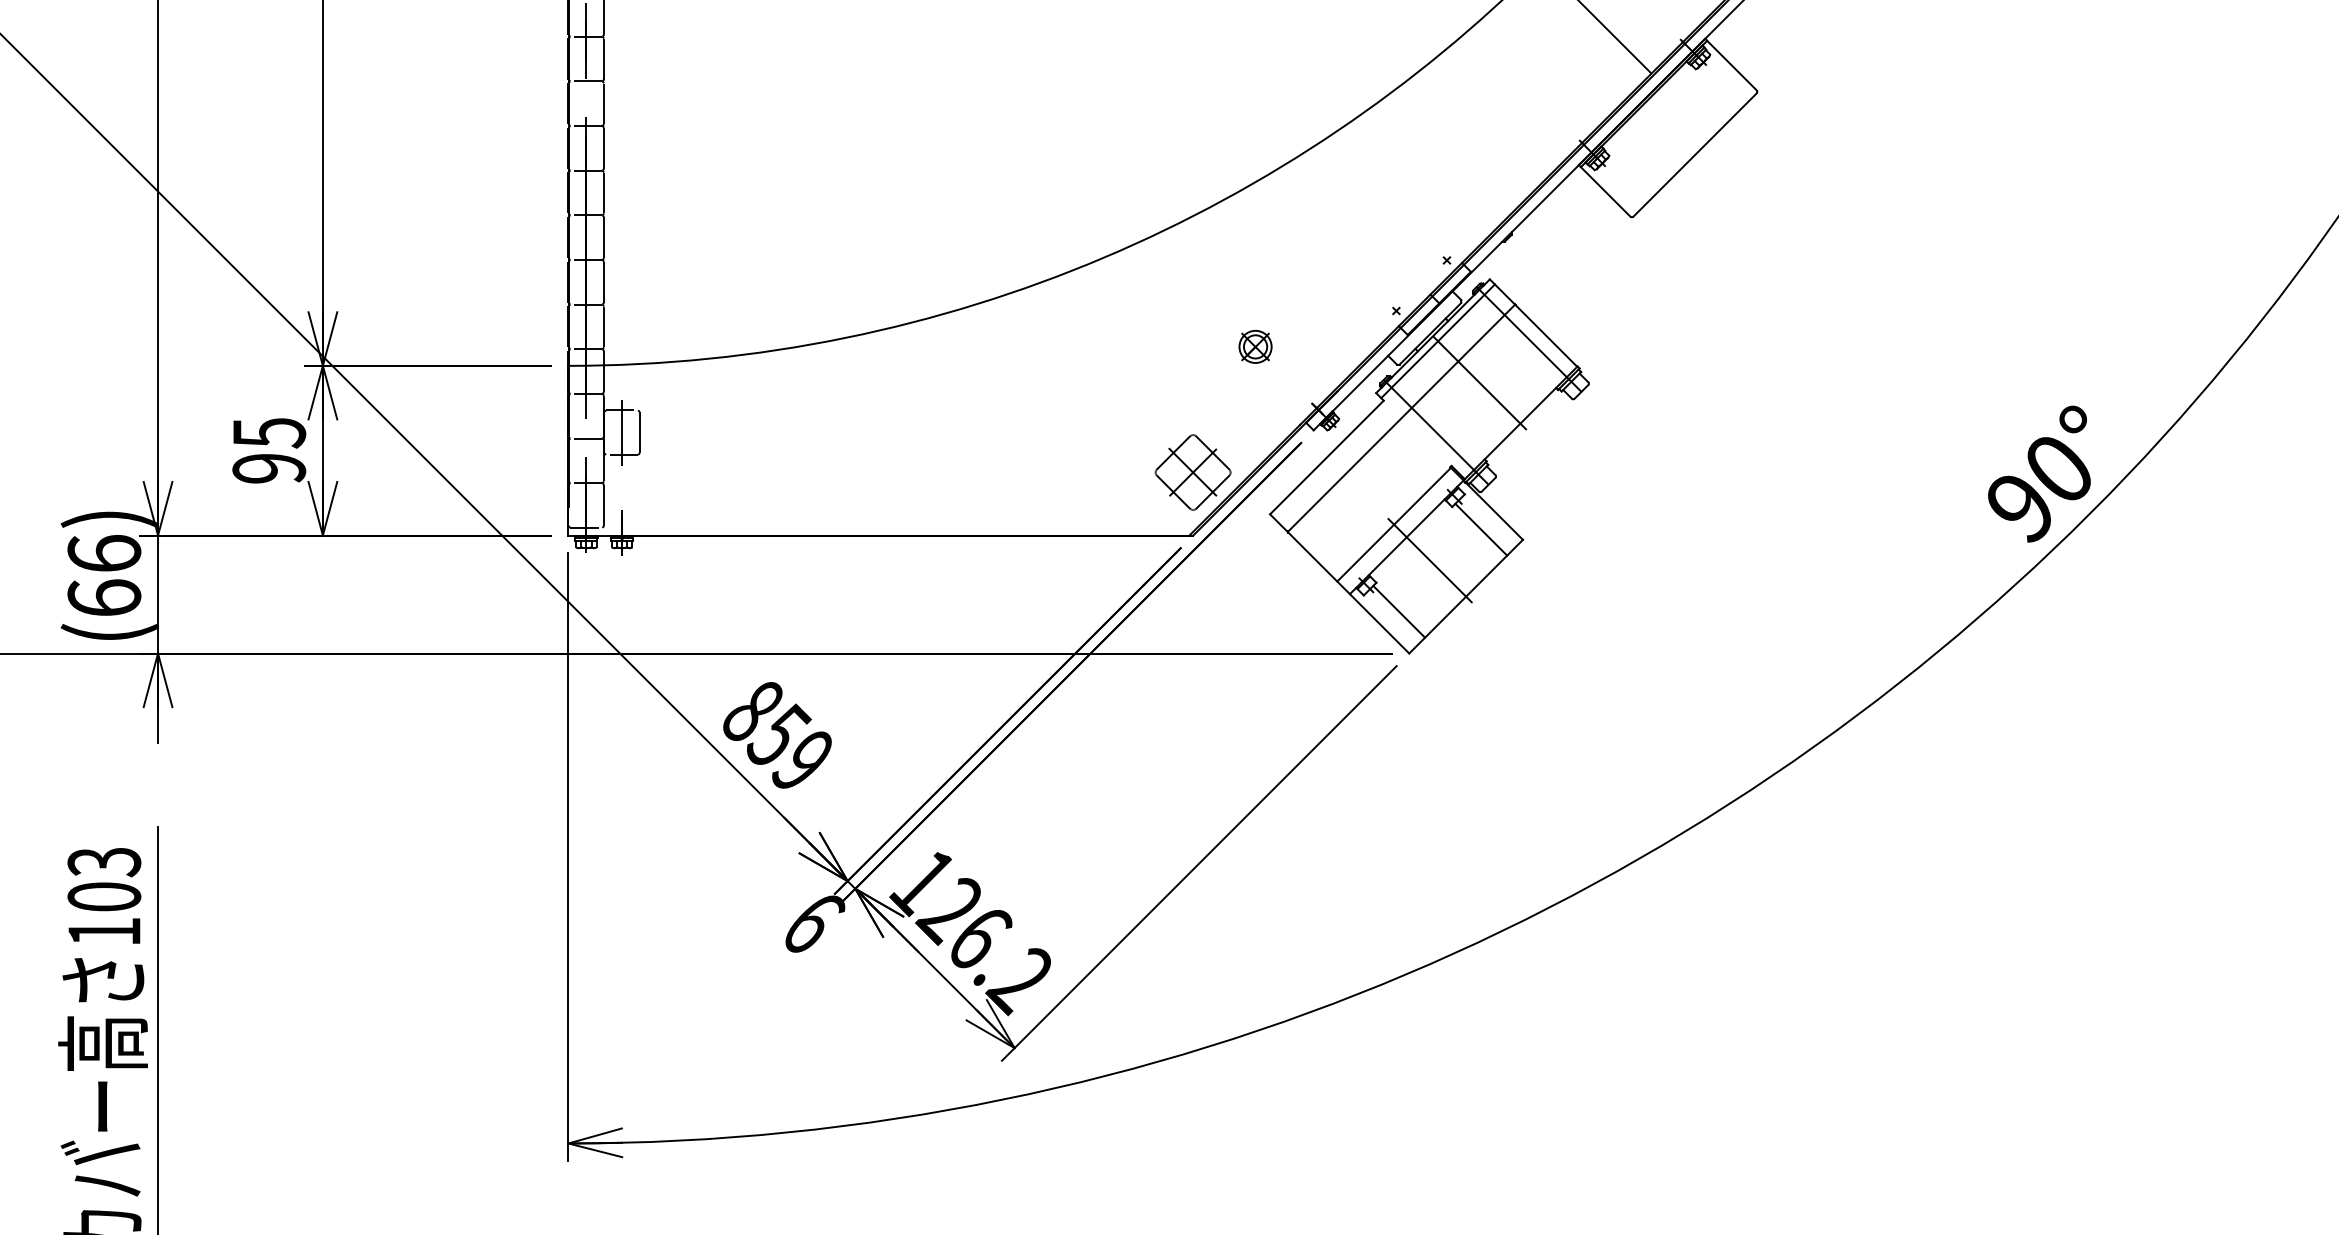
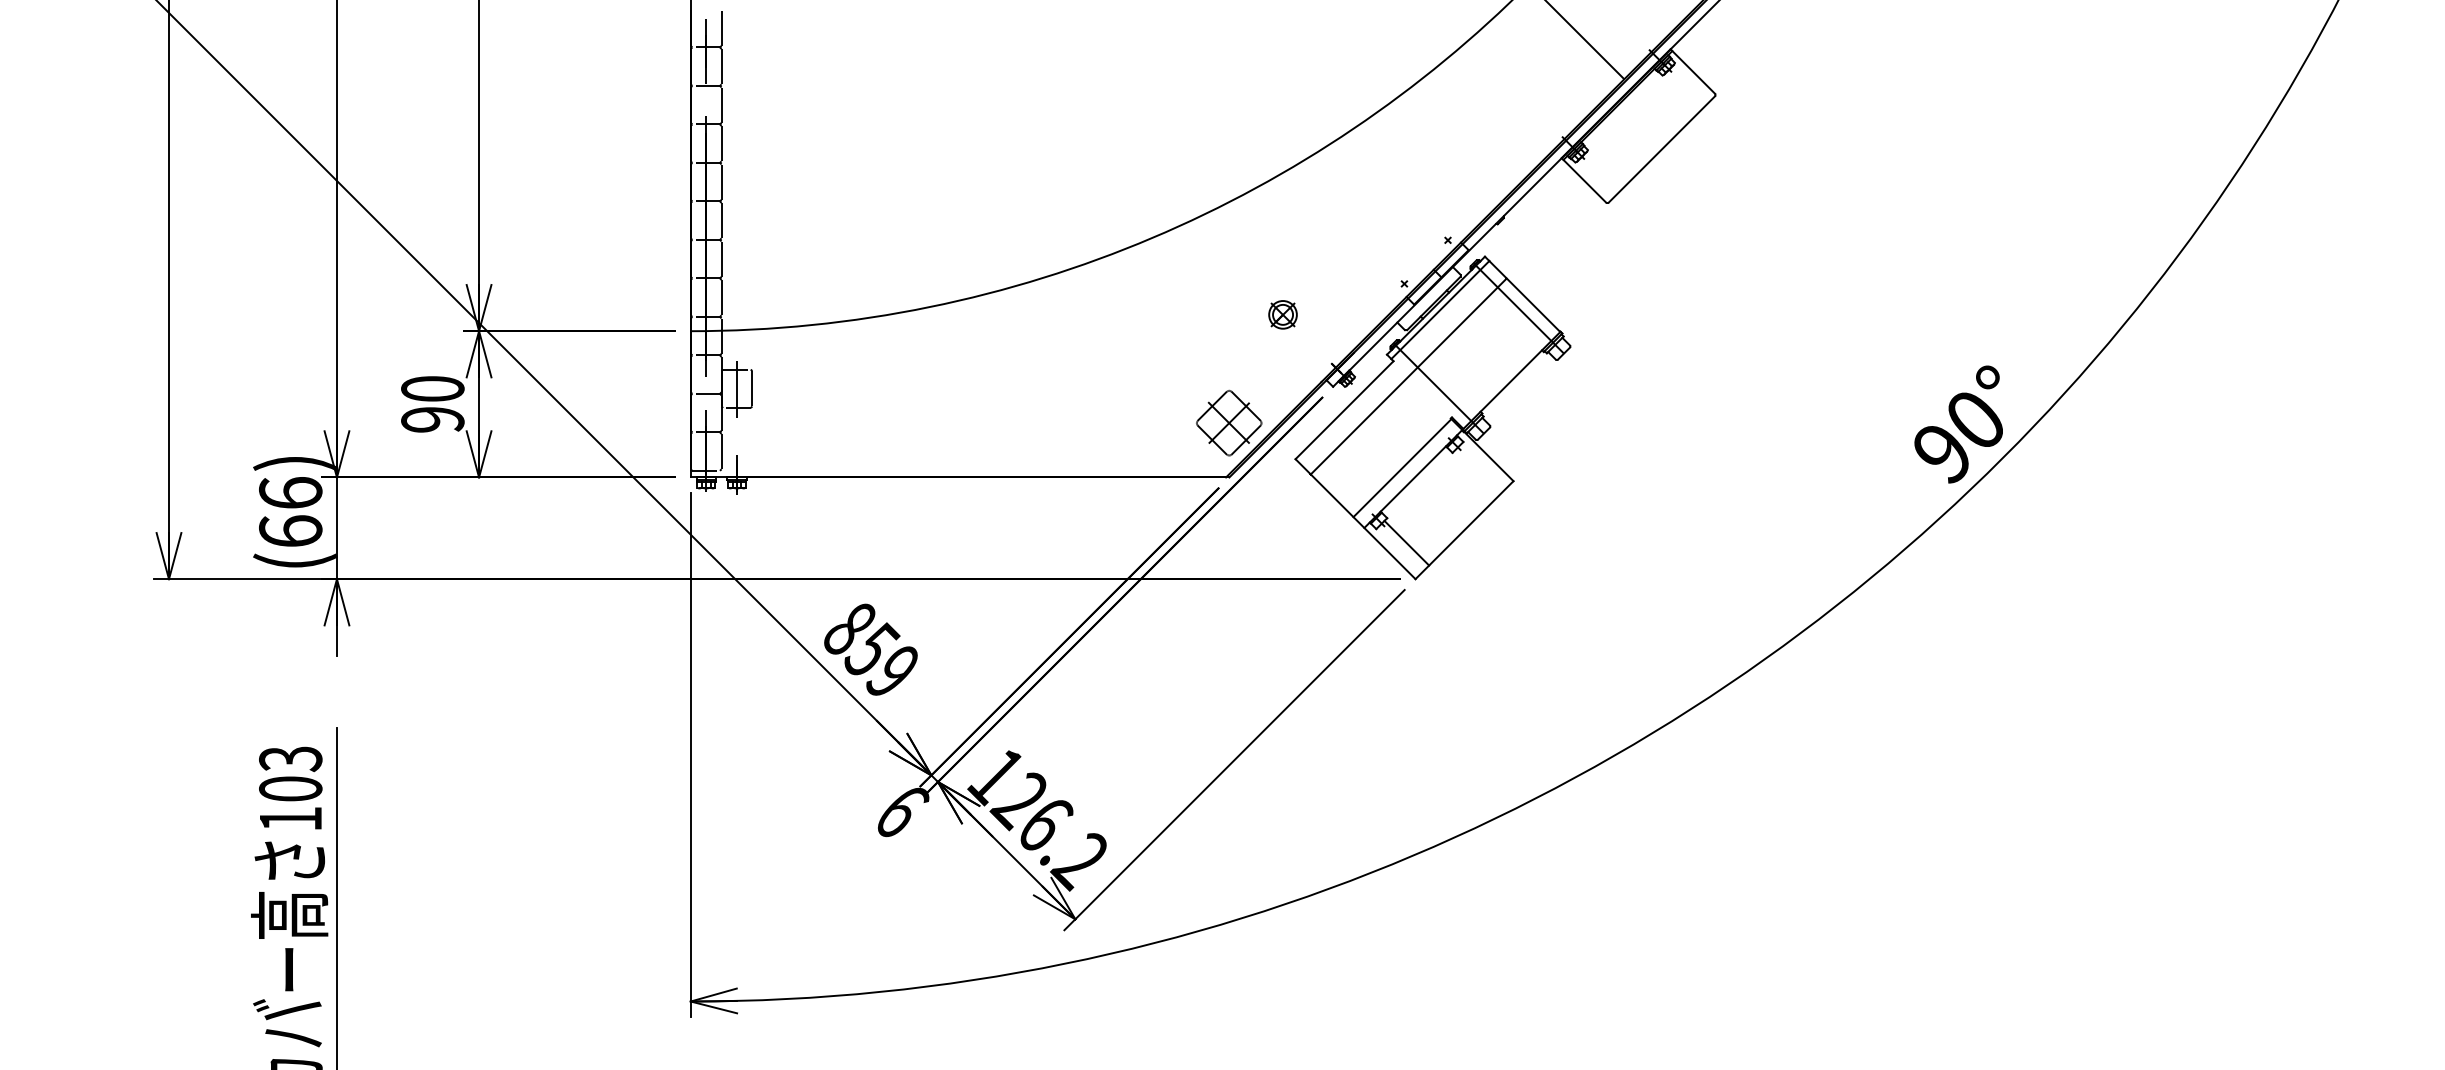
line: (1480, 382) -> (1476, 345), removed
text: (268, 433) -> (432, 389), 95 -> 90
line: (1481, 529) -> (1477, 472), removed
line: (1430, 559) -> (1433, 498), removed

